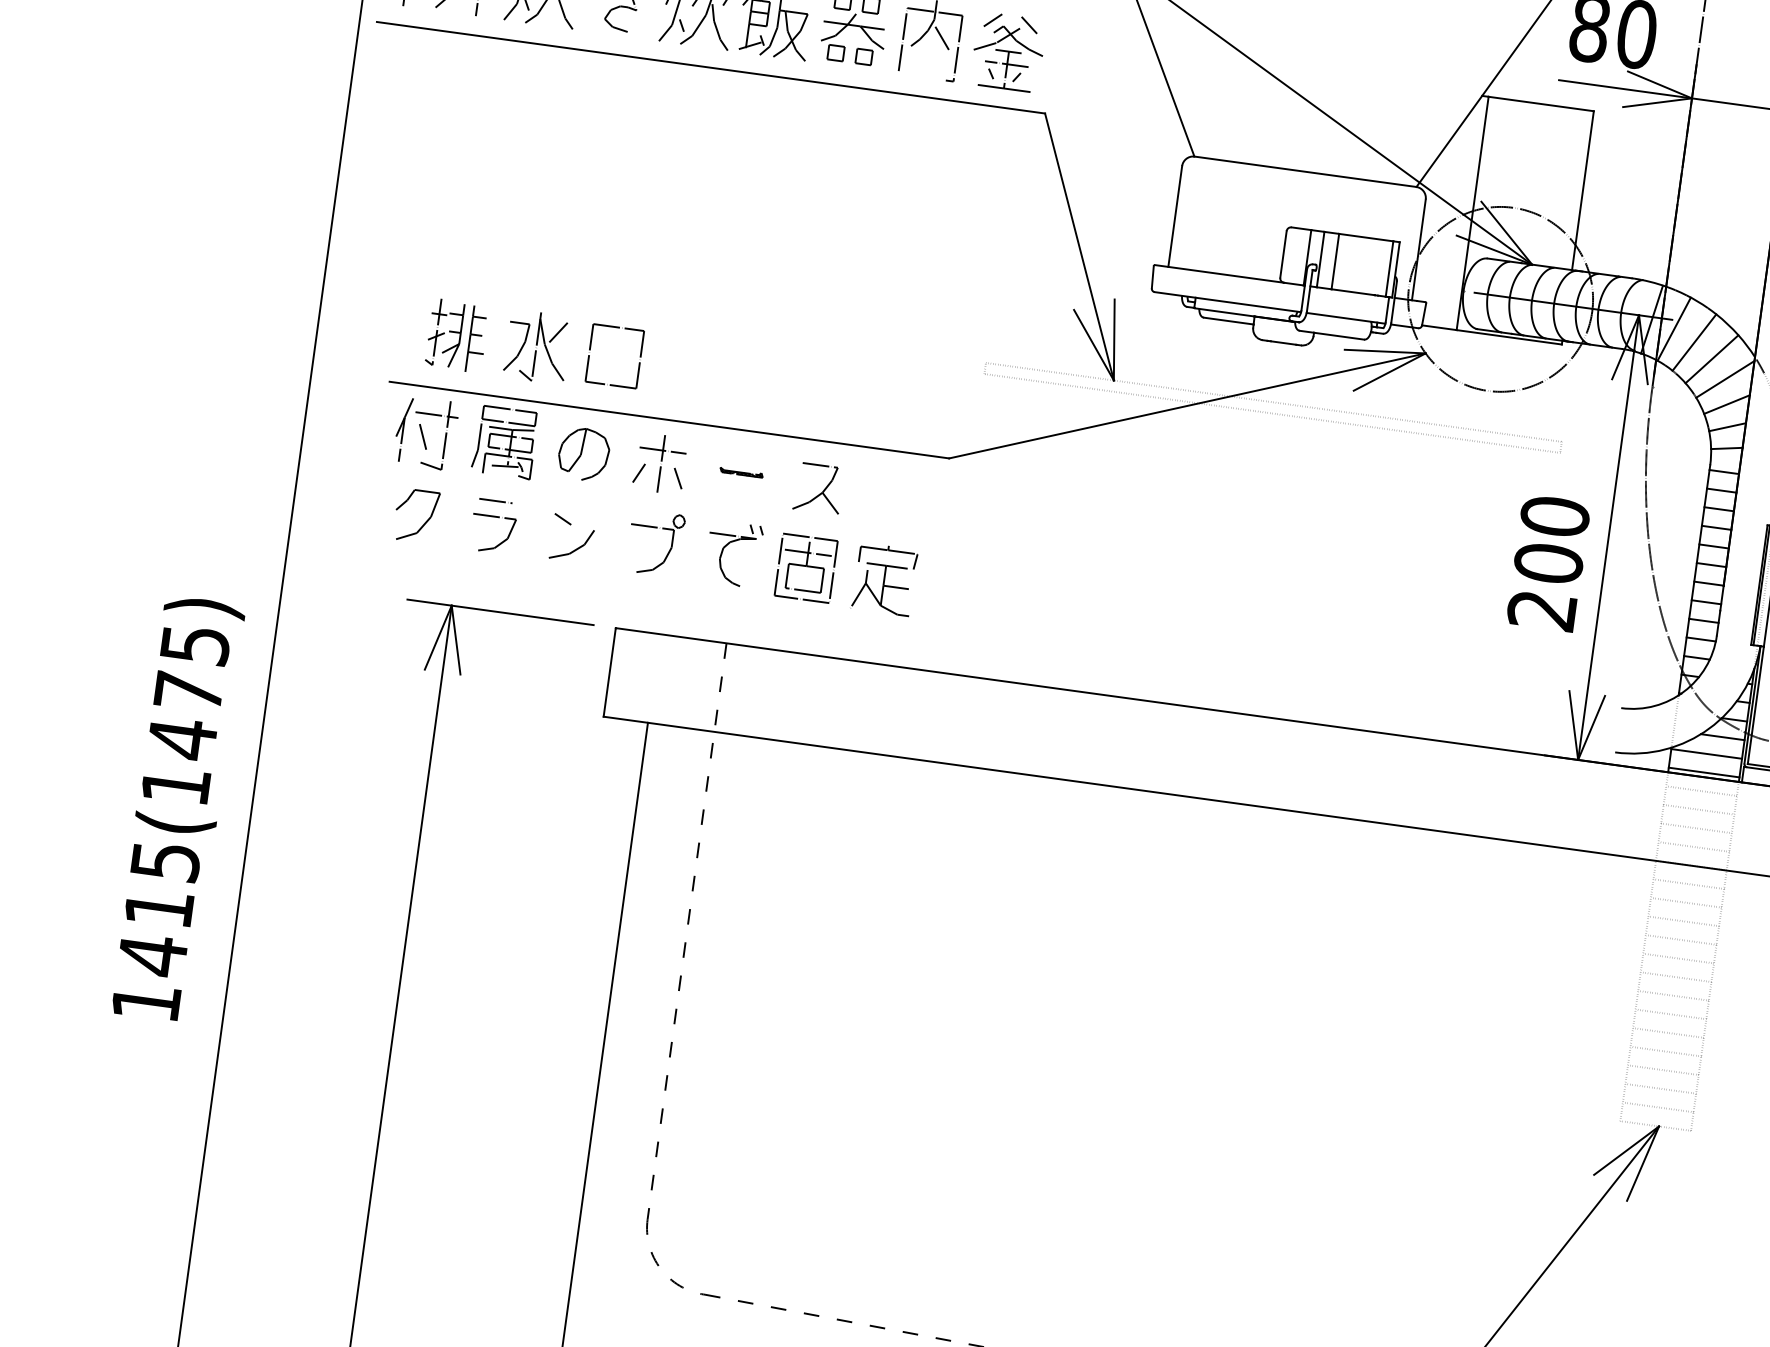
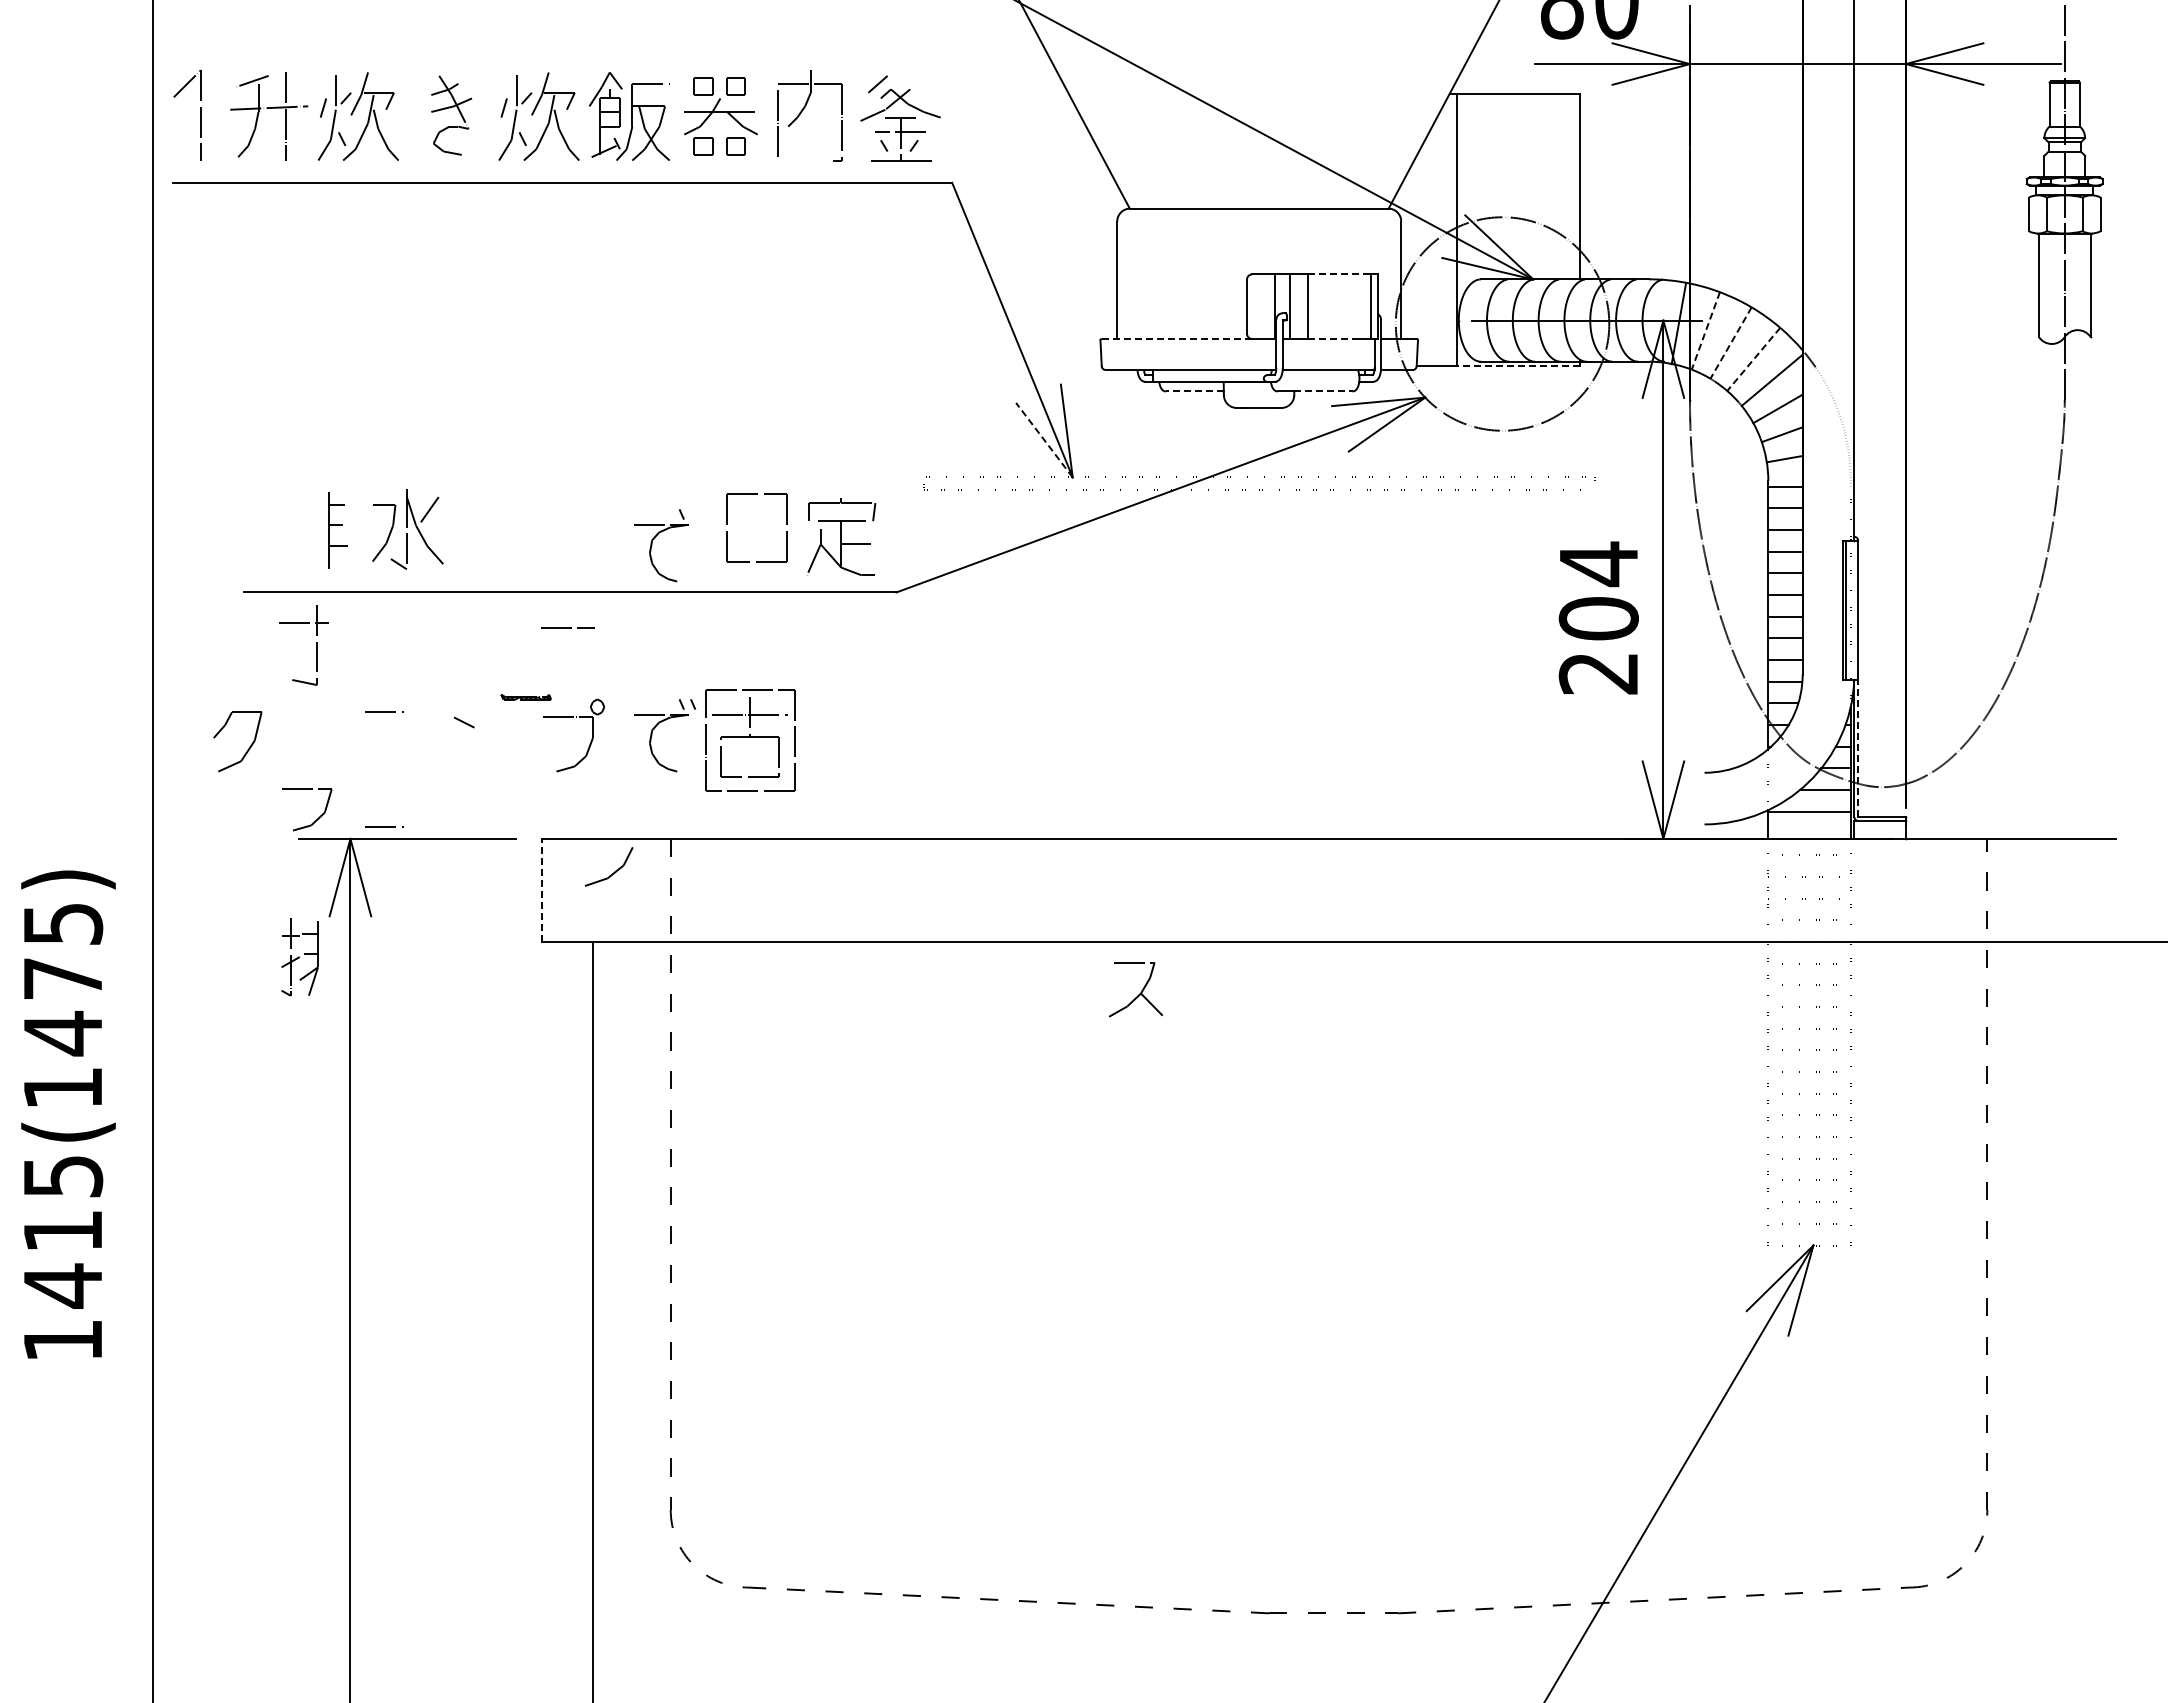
line: (1029, 24) -> (920, 83), removed
line: (942, 38) -> (823, 113), removed
line: (1366, 237) -> (1339, 274), solid -> dashed
line: (1220, 273) -> (1177, 338), solid -> dashed
line: (1353, 291) -> (1333, 338), solid -> dashed
line: (1228, 321) -> (1194, 391), solid -> dashed
line: (1673, 329) -> (1705, 331), solid -> dashed
part: (444, 333) -> (299, 957), moved
line: (1339, 336) -> (1323, 391), solid -> dashed
line: (1508, 337) -> (1517, 366), solid -> dashed
line: (1693, 342) -> (1730, 343), solid -> dashed
line: (1094, 345) -> (1044, 440), solid -> dashed
part: (589, 349) -> (727, 524), moved
line: (1711, 359) -> (1753, 359), solid -> dashed
part: (745, 389) -> (652, 545), added
part: (402, 429) -> (266, 644), removed
part: (505, 436) -> (385, 636), removed
line: (422, 437) -> (290, 650), removed
part: (583, 453) -> (477, 644), removed
line: (660, 463) -> (567, 643), removed
line: (638, 472) -> (543, 657), removed
part: (740, 472) -> (525, 697), moved
line: (678, 478) -> (589, 657), removed
part: (818, 488) -> (1135, 989), moved
text: (1554, 516) -> (1598, 564), 200 -> 204
part: (423, 523) -> (247, 749), moved
part: (496, 545) -> (313, 821), moved
part: (575, 548) -> (614, 871), moved
part: (805, 568) -> (749, 740), size x1.4
part: (884, 578) -> (841, 536), moved
line: (482, 599) -> (384, 826), added
line: (609, 672) -> (541, 890), solid -> dashed
line: (1756, 705) -> (1858, 748), solid -> dashed
line: (1704, 772) -> (1809, 833), removed

